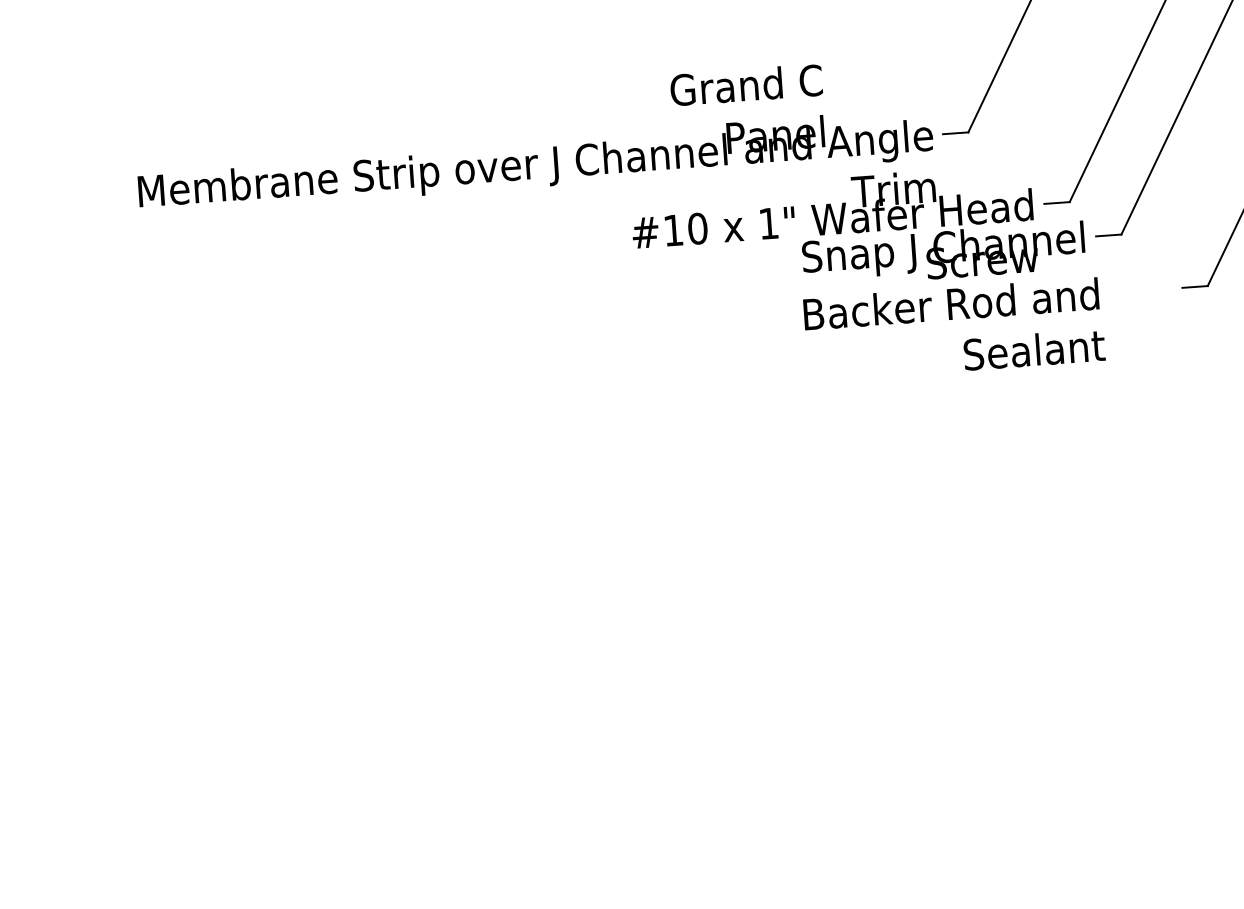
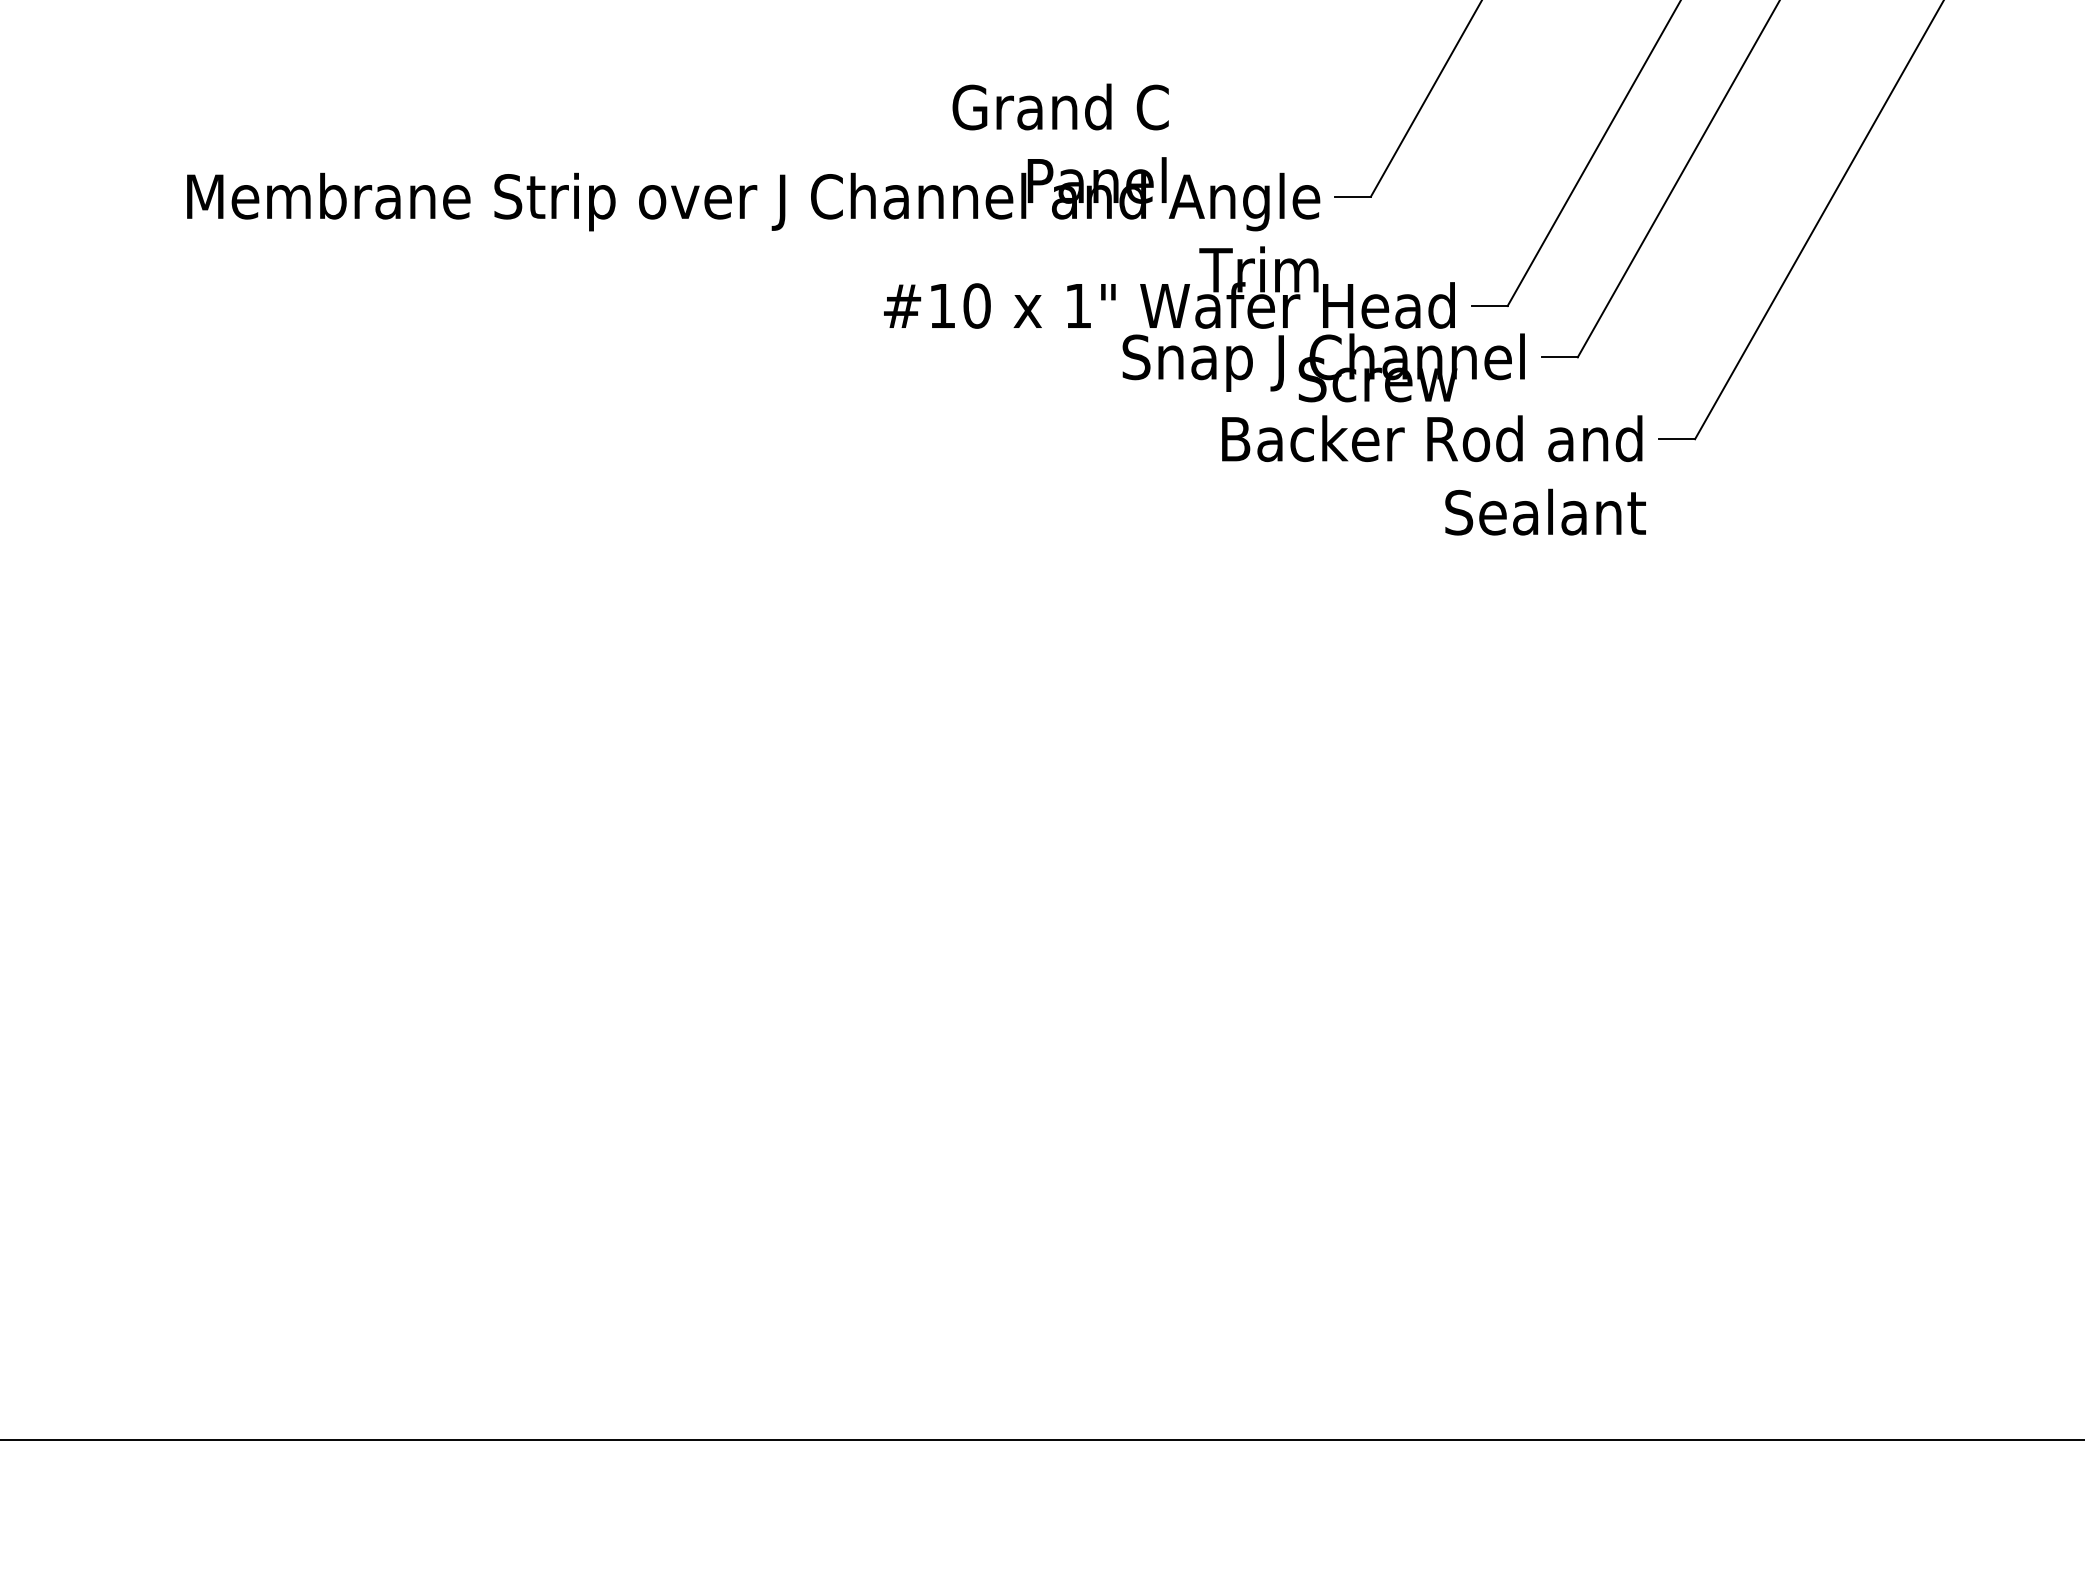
text: (954, 329) -> (1433, 475), moved

